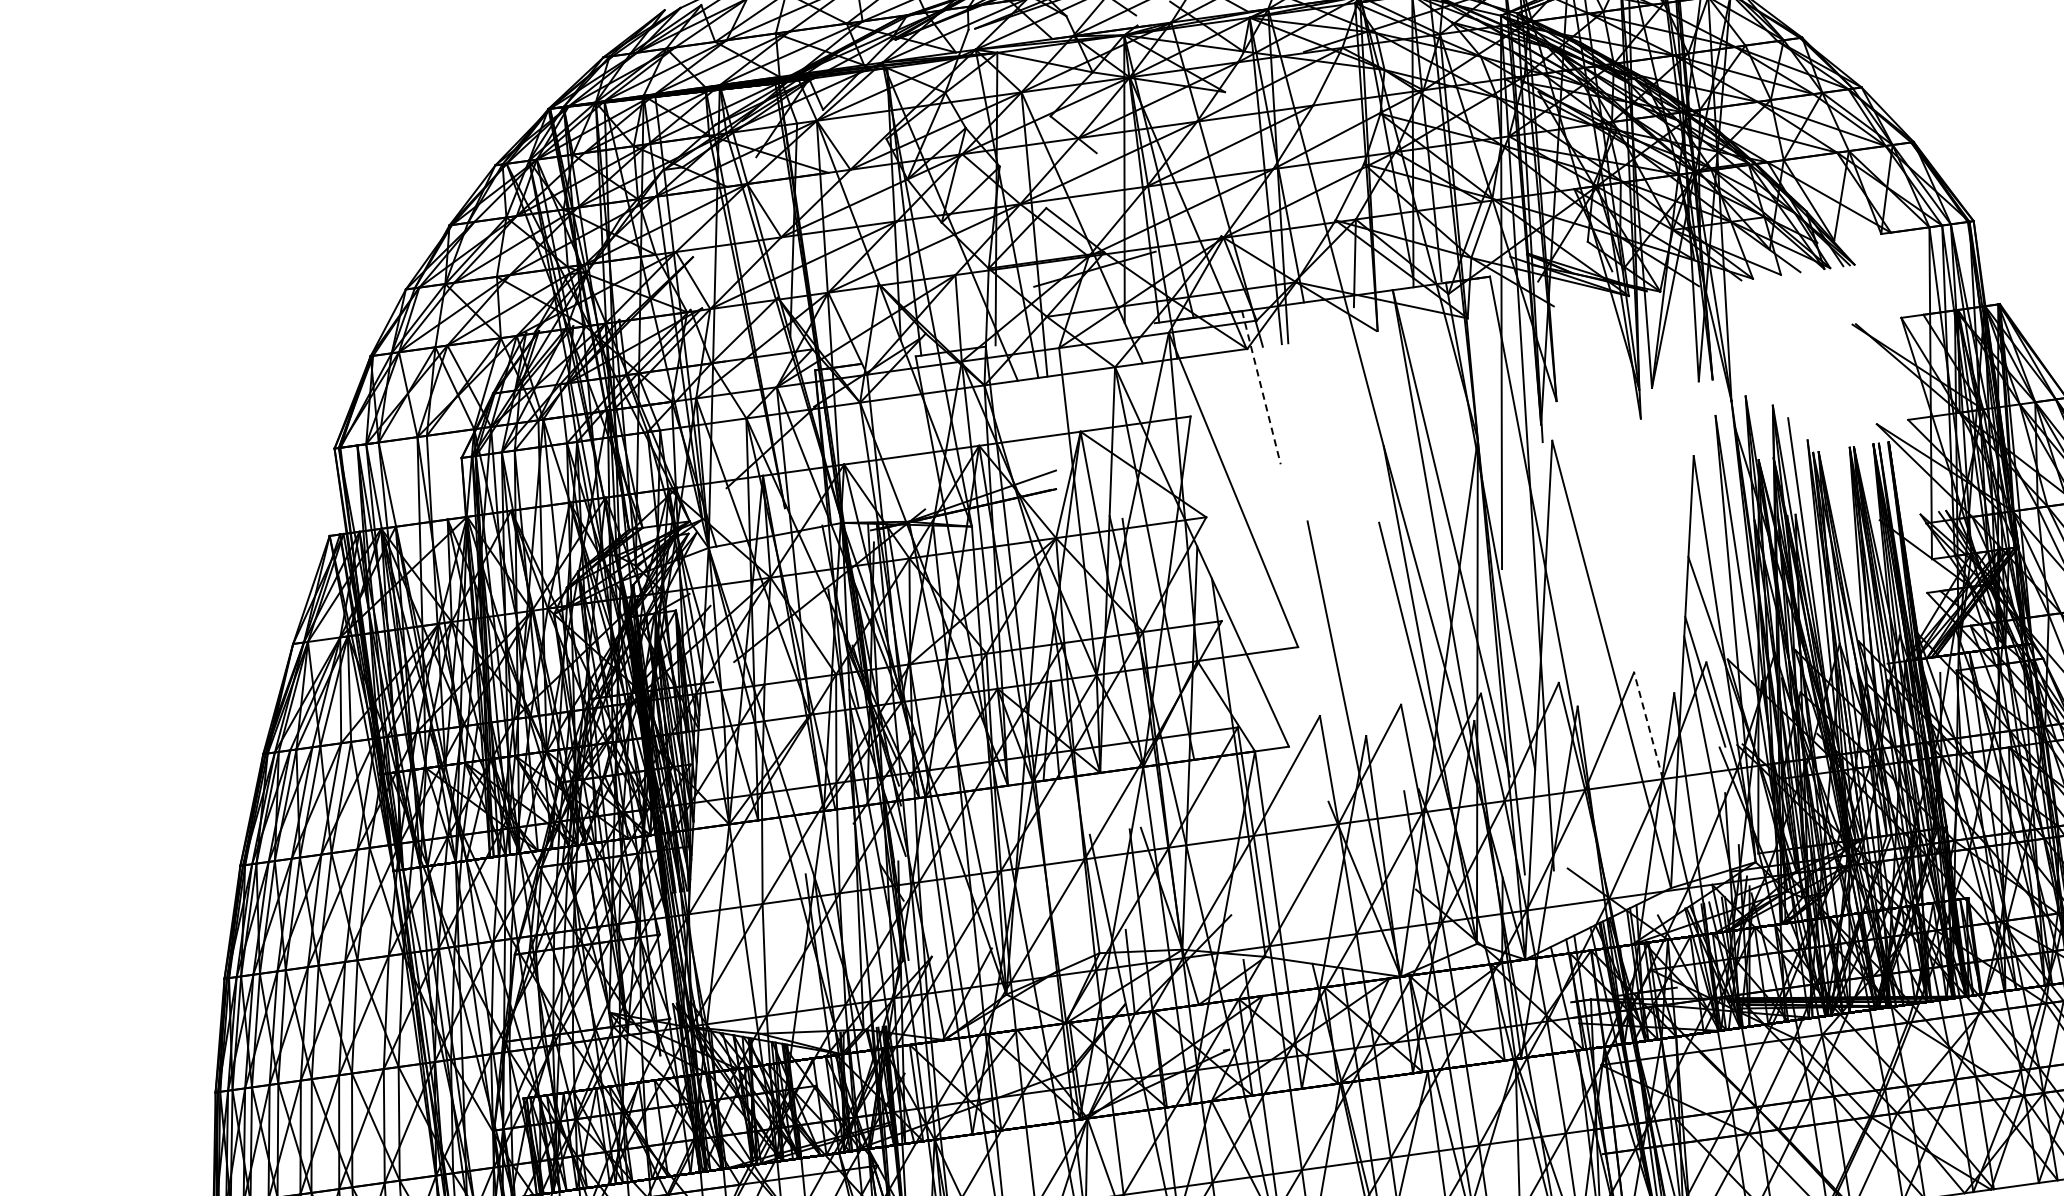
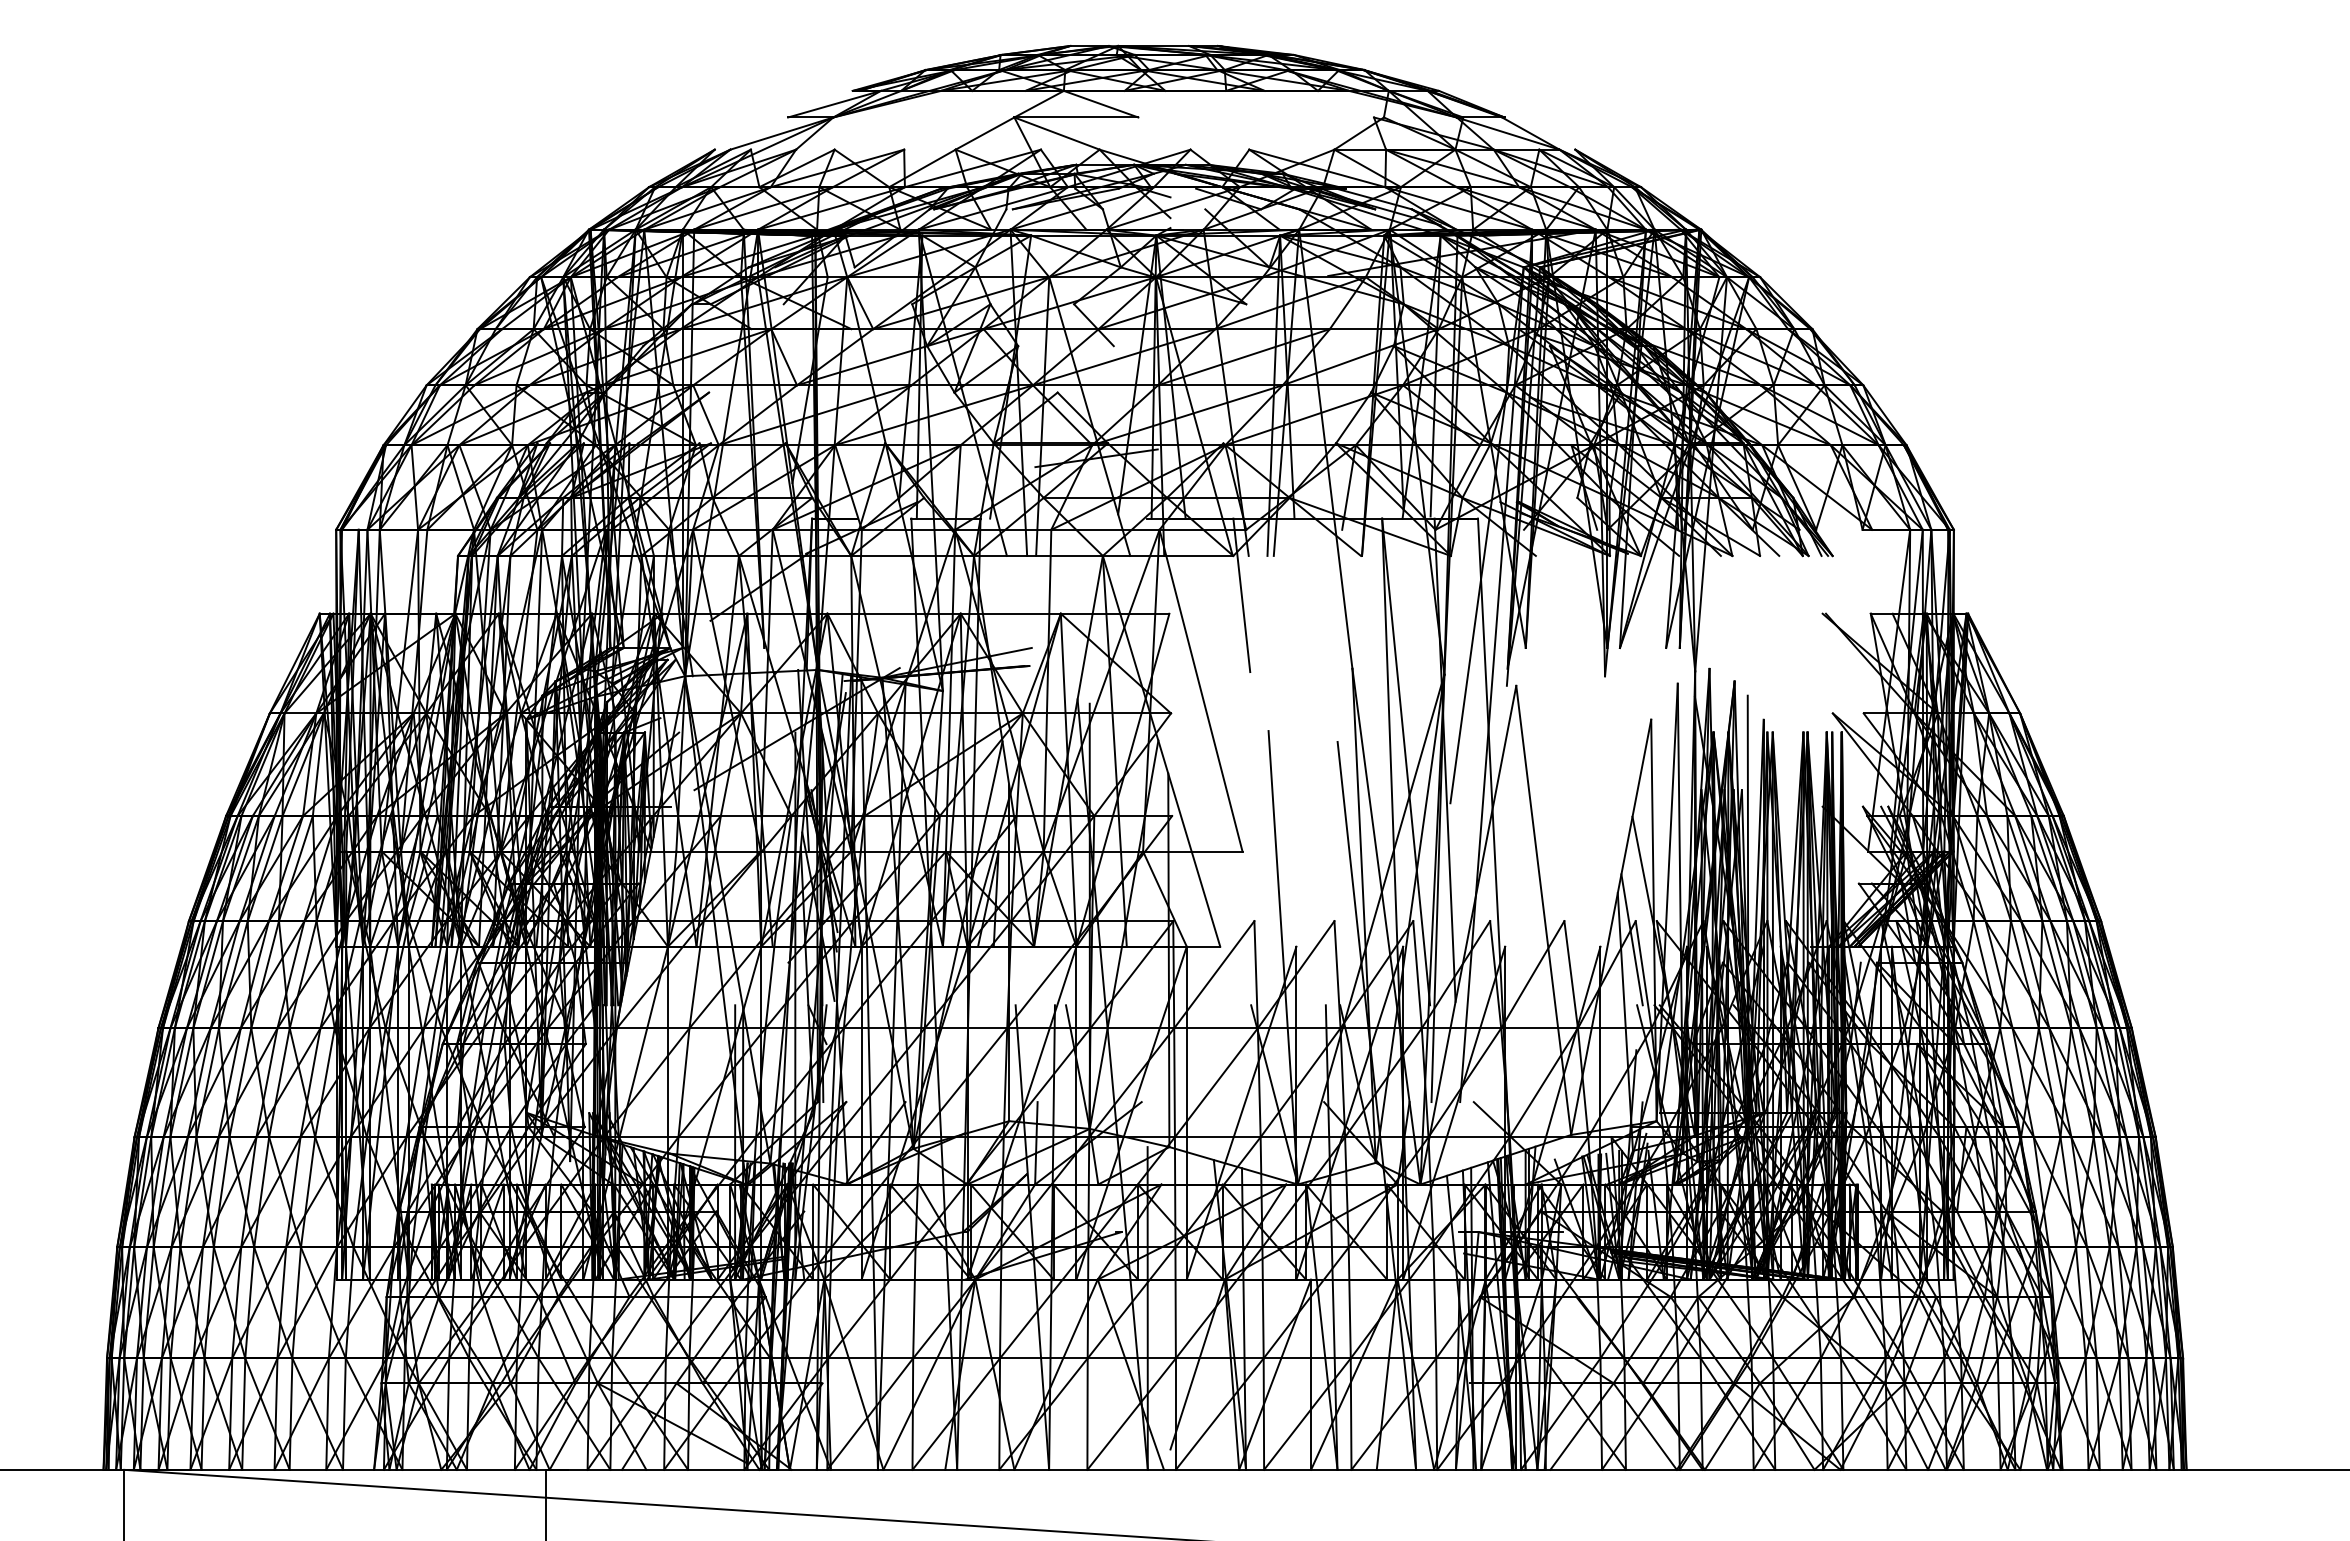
line: (1261, 387) -> (1241, 595), dashed -> solid
line: (1648, 725) -> (1571, 974), dashed -> solid

